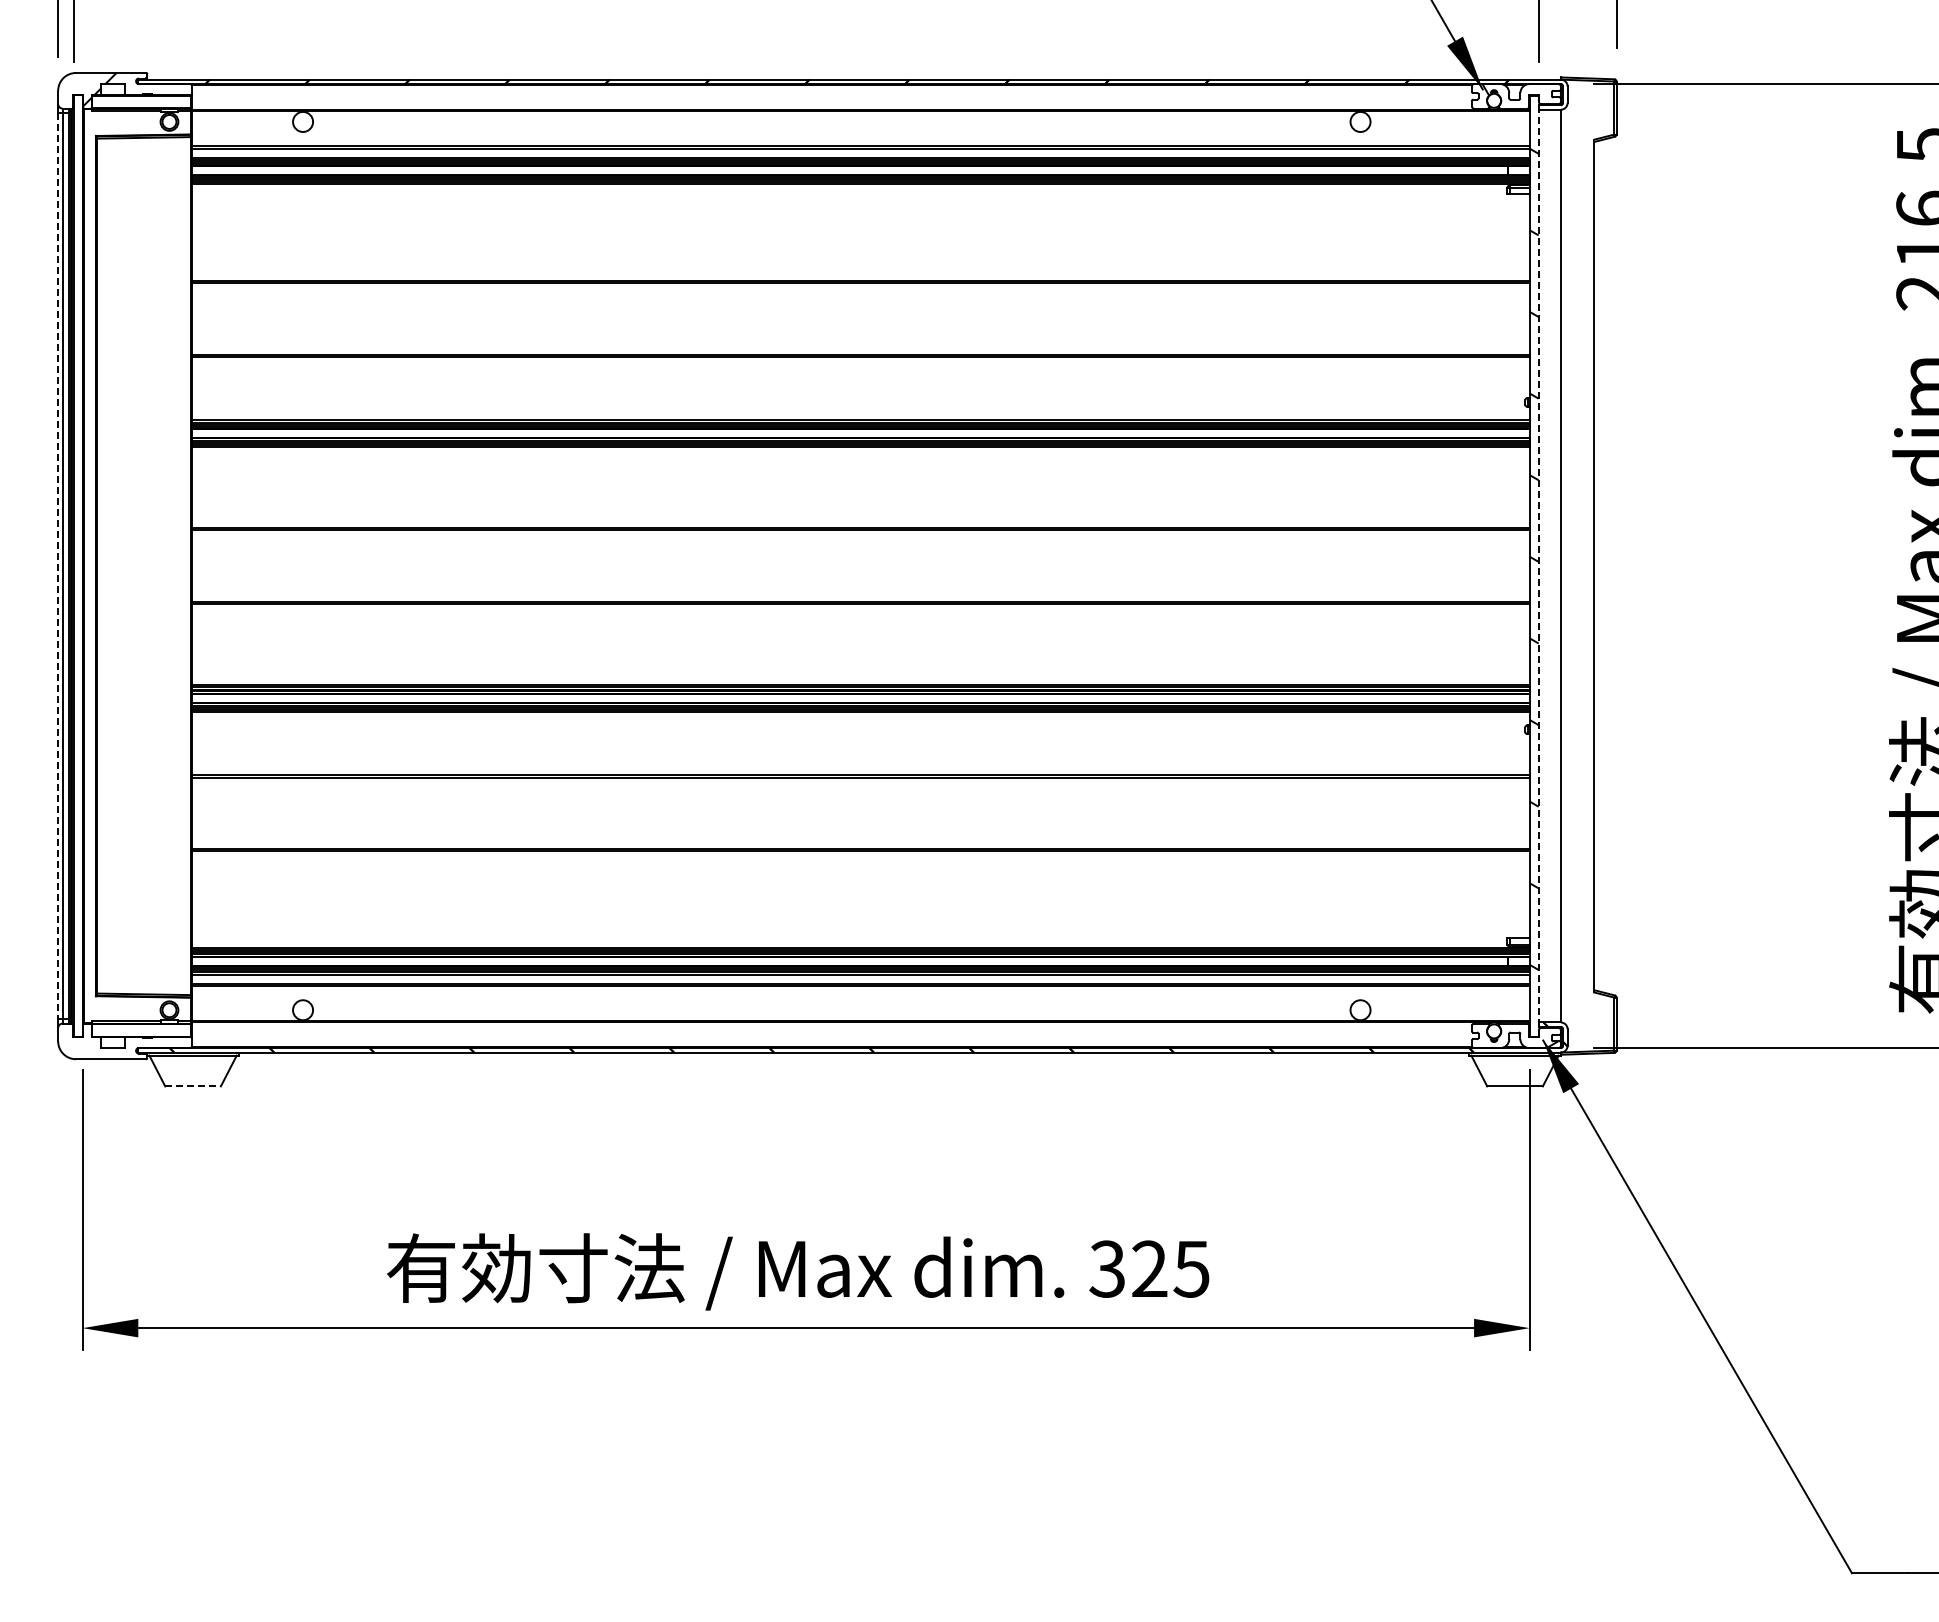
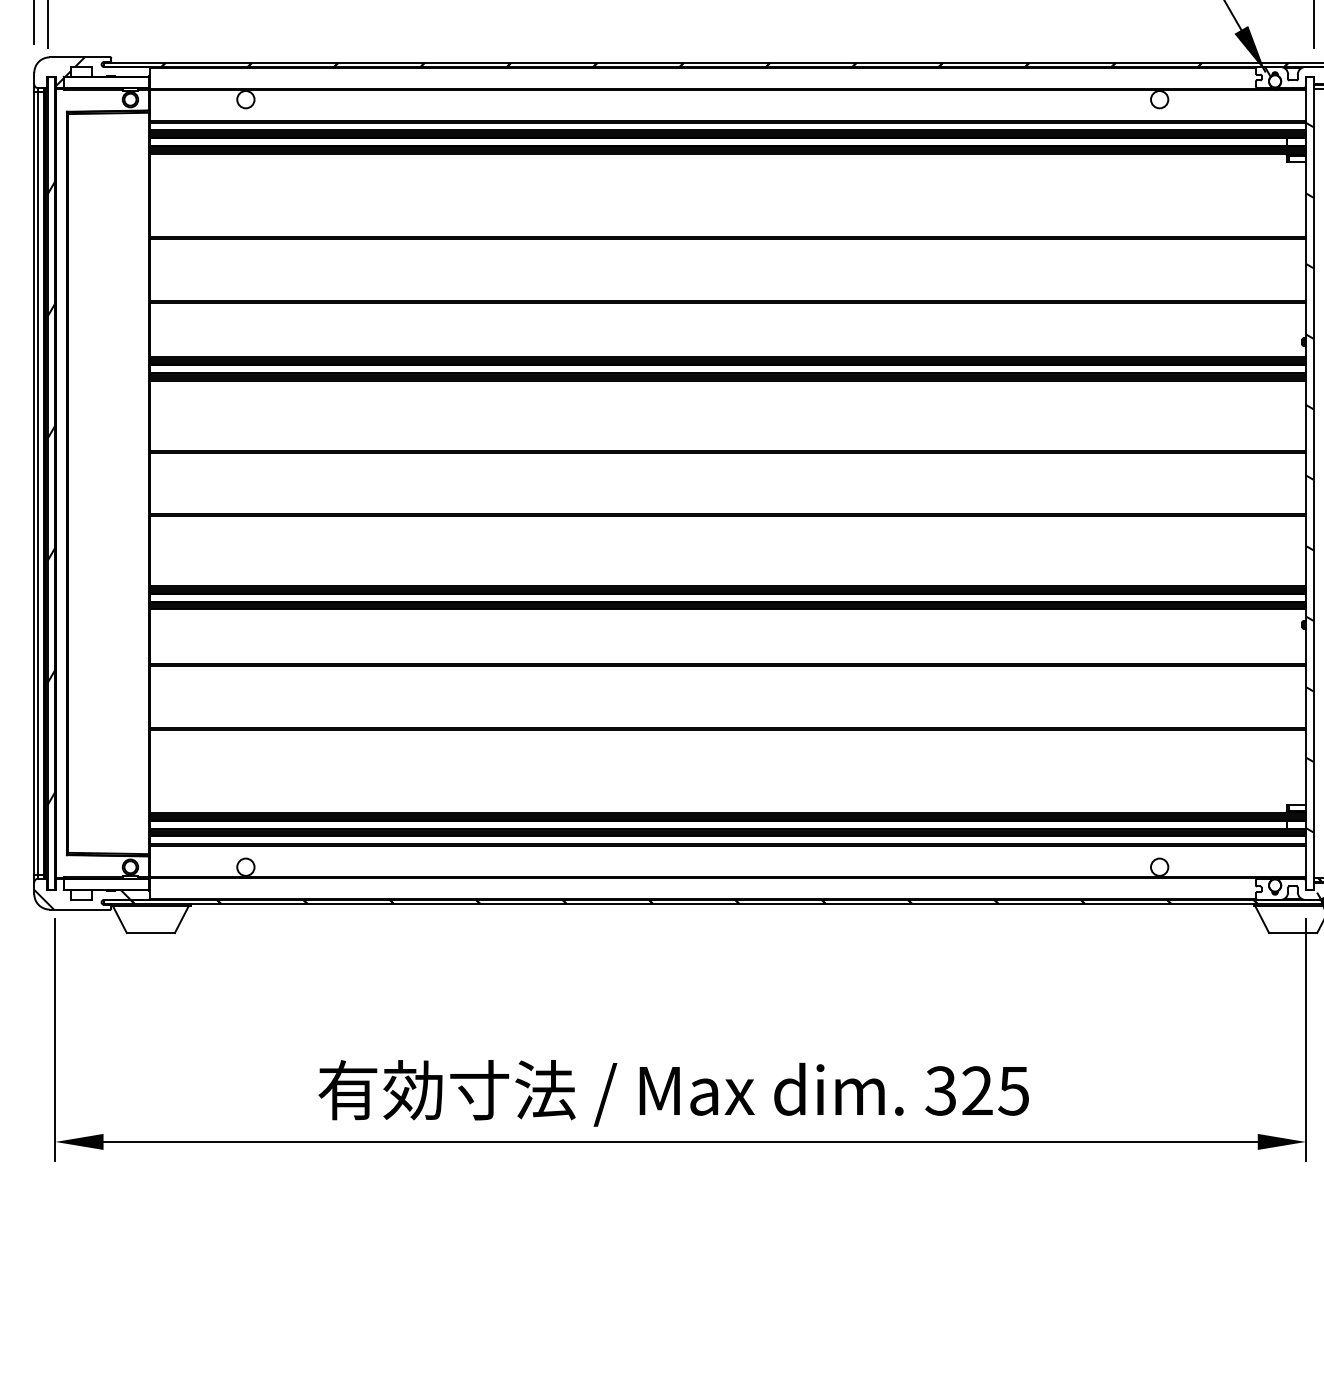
line: (1538, 565) -> (1313, 482), dashed -> solid
line: (58, 566) -> (34, 483), dashed -> solid
hatch: (77, 576) -> (50, 492), added
hatch: (113, 1047) -> (82, 899), added
line: (193, 1086) -> (151, 933), dashed -> solid

